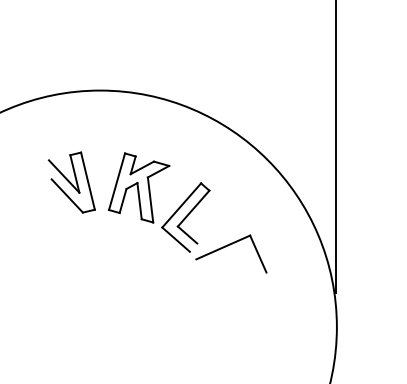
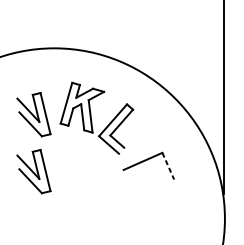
part: (152, 205) -> (92, 120), moved
line: (258, 254) -> (168, 166), solid -> dashed
part: (71, 261) -> (33, 171), added

